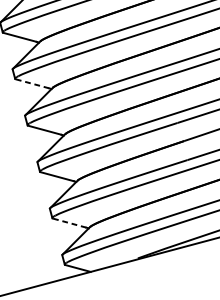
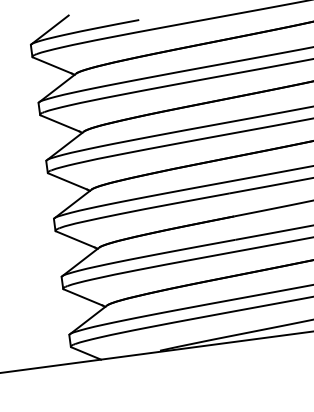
line: (32, 83) -> (60, 123), dashed -> solid
line: (69, 223) -> (83, 297), dashed -> solid

